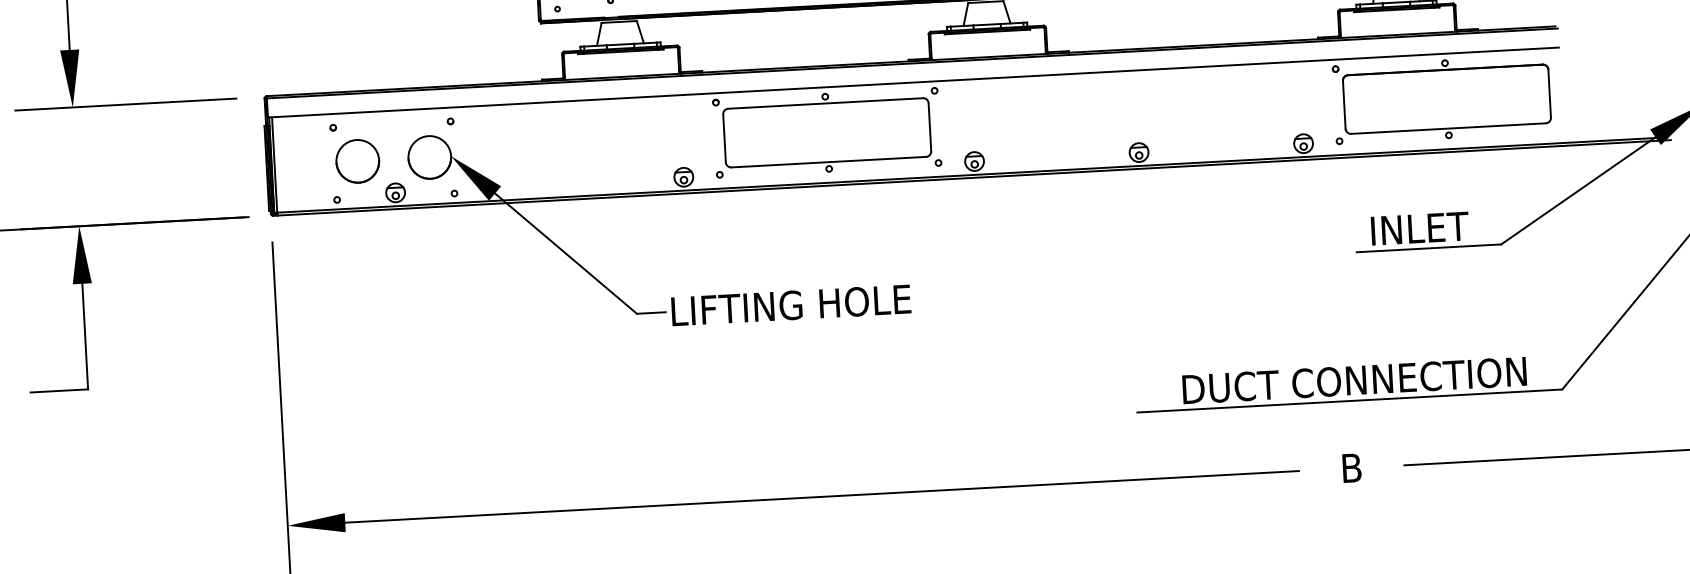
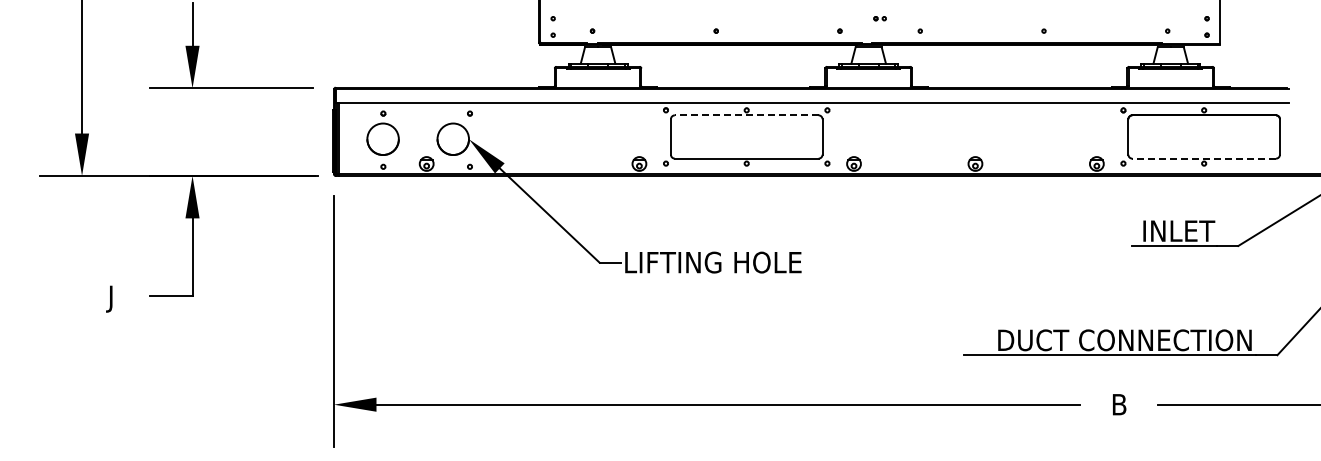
line: (825, 103) -> (746, 115), solid -> dashed
line: (1448, 128) -> (1204, 158), solid -> dashed
circle: (356, 160) -> (382, 138), moved

